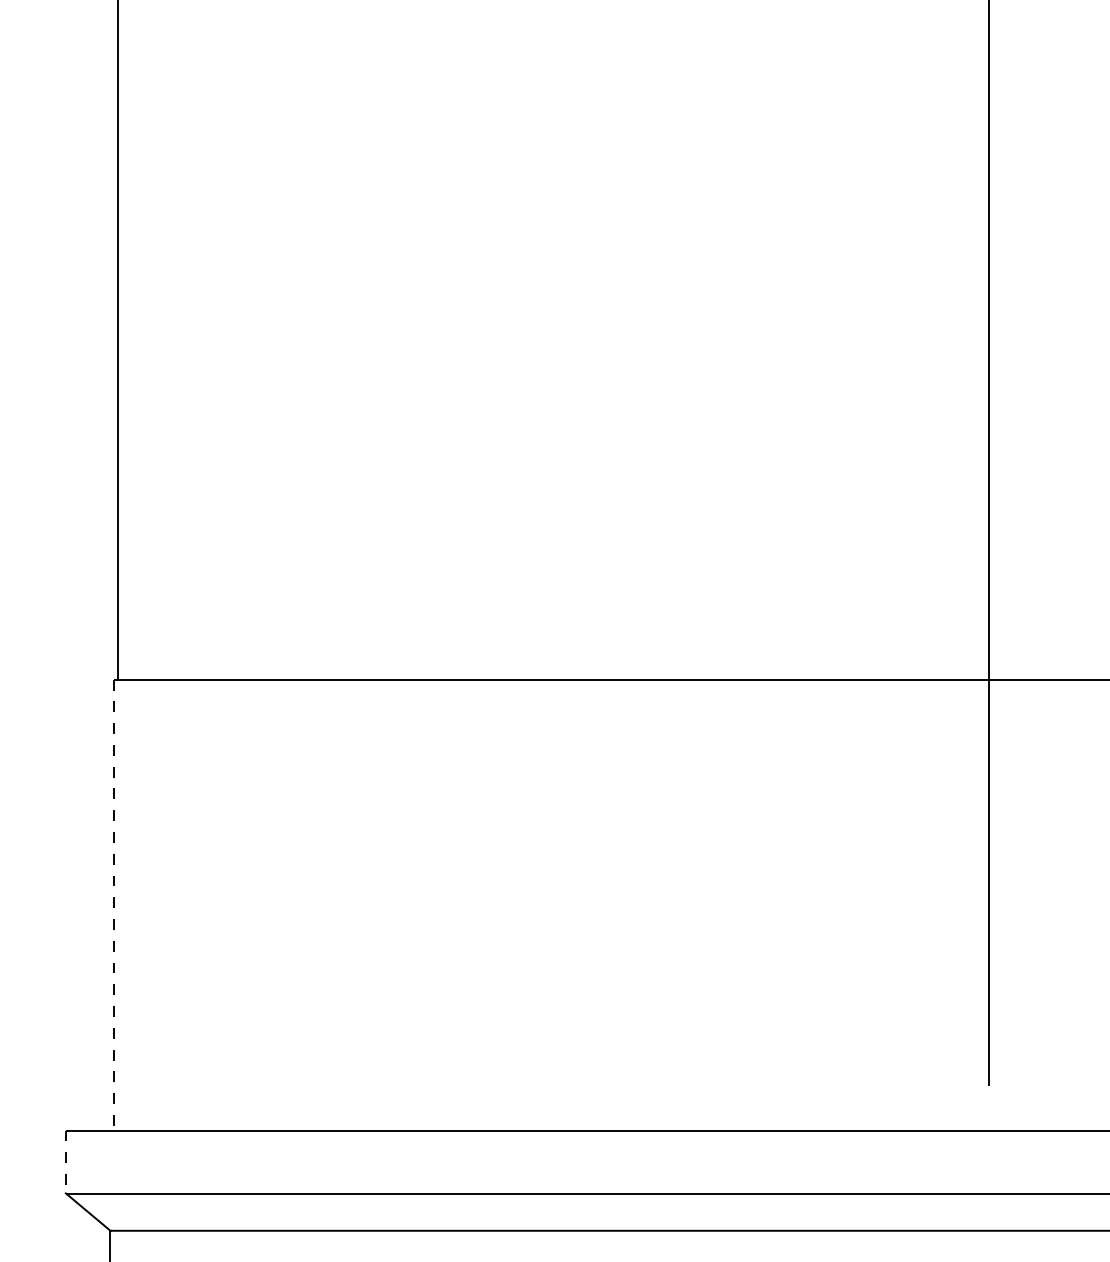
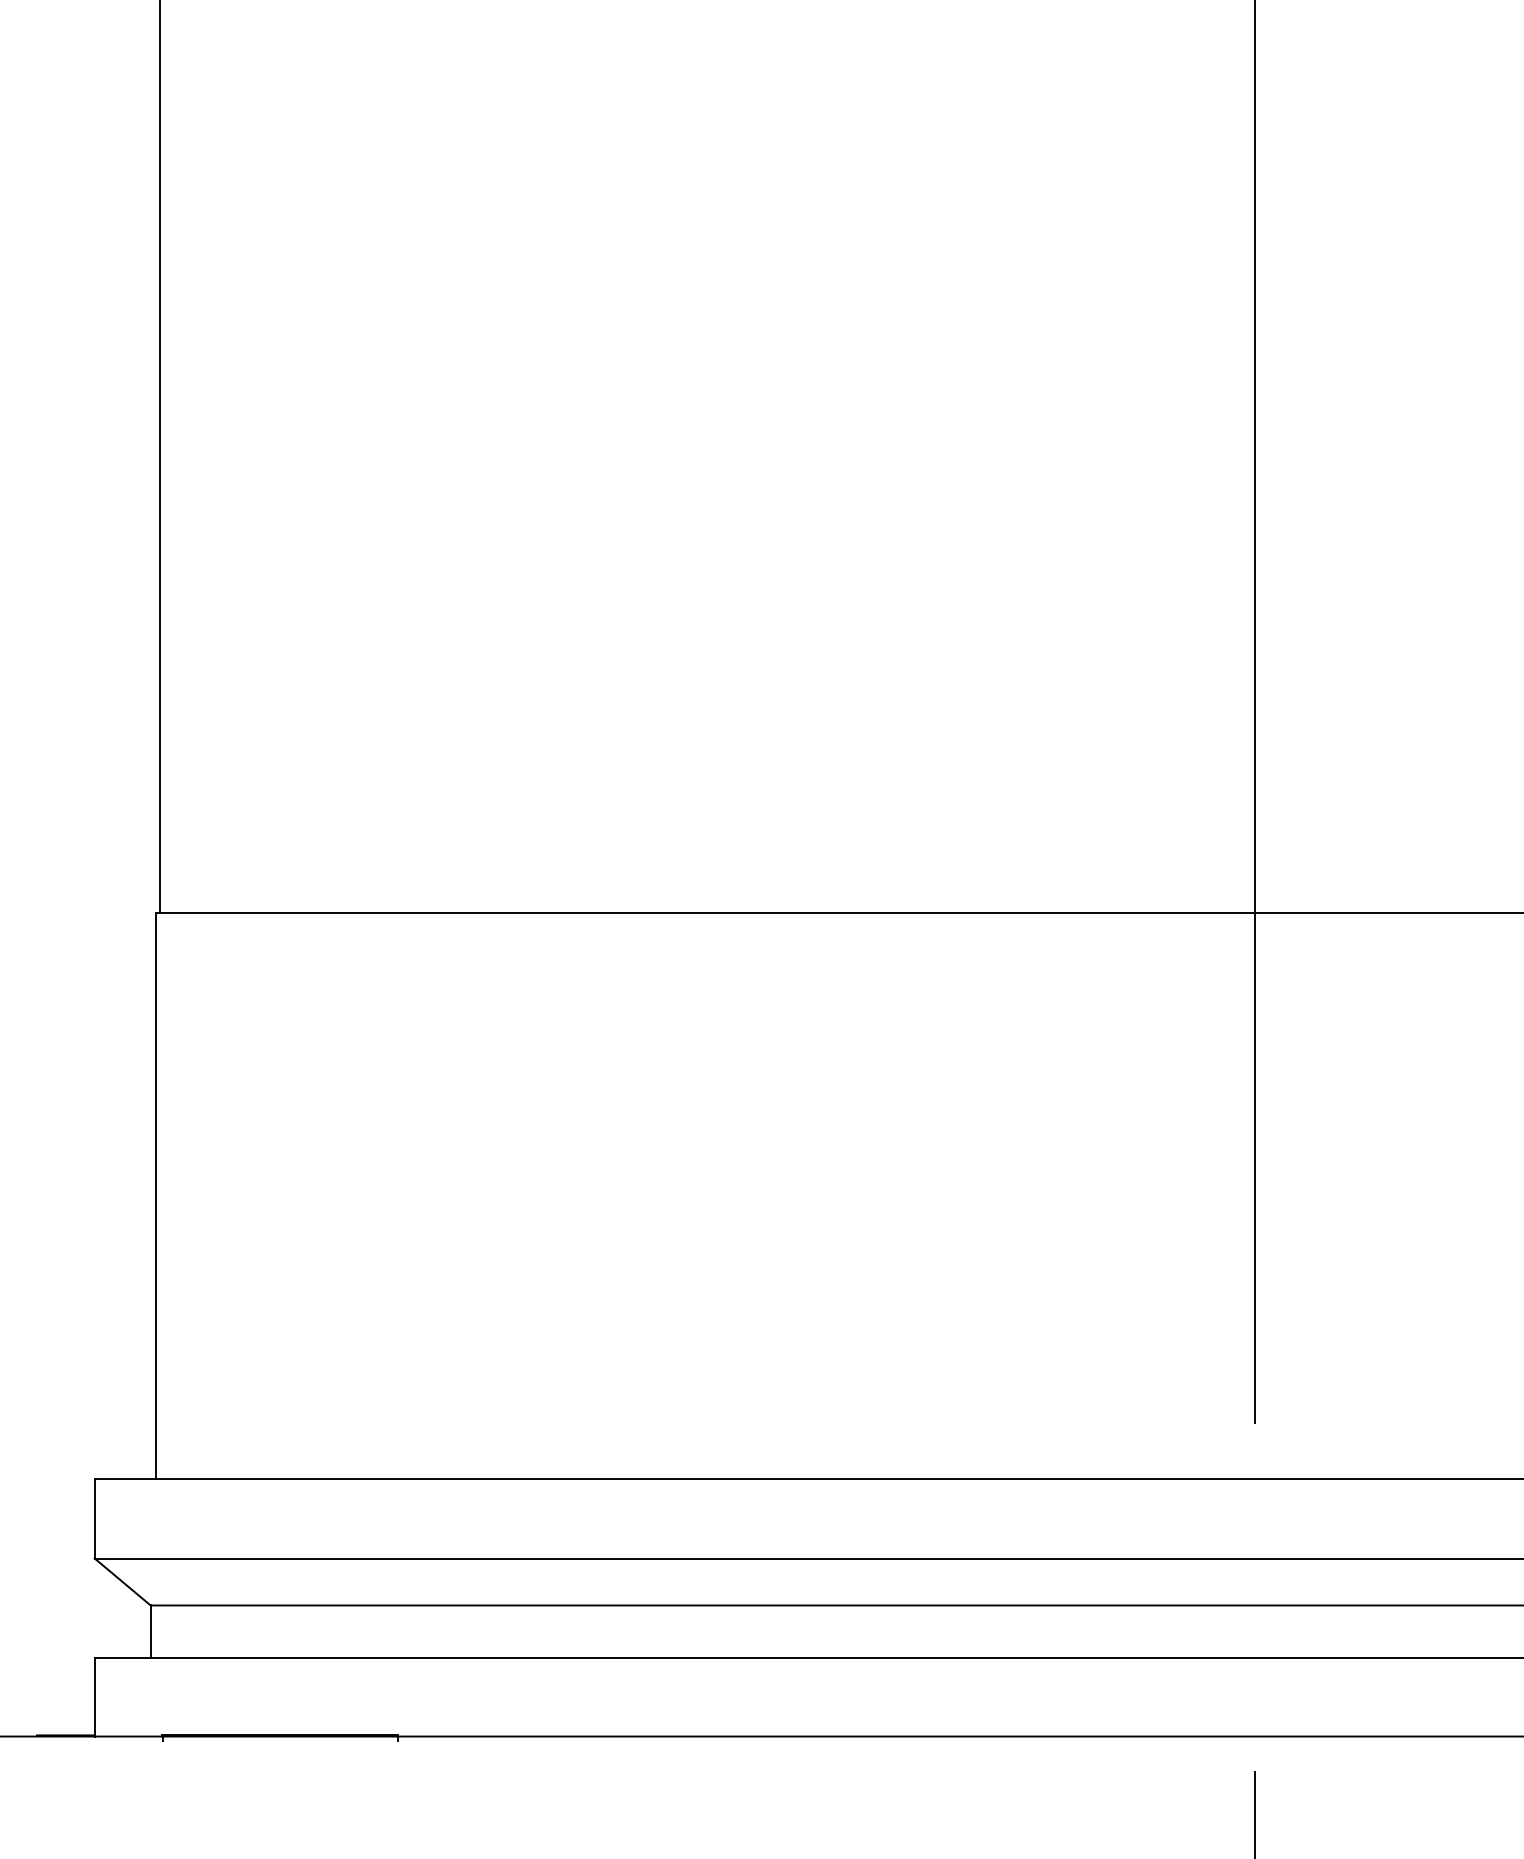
line: (114, 905) -> (155, 1196), dashed -> solid
line: (65, 1162) -> (94, 1519), dashed -> solid

